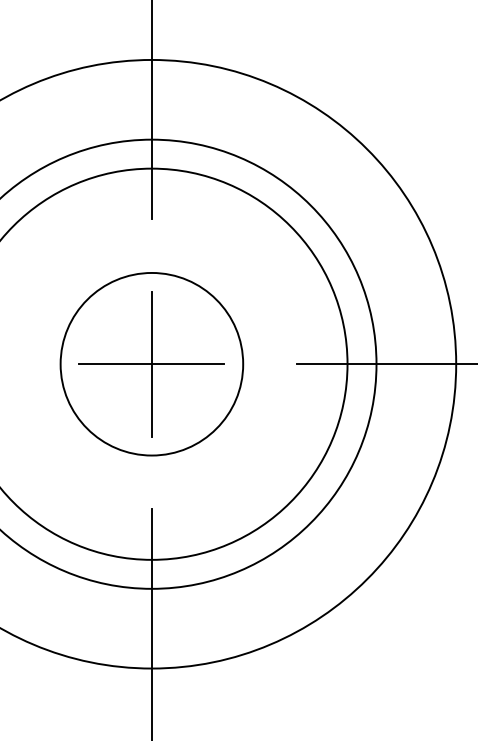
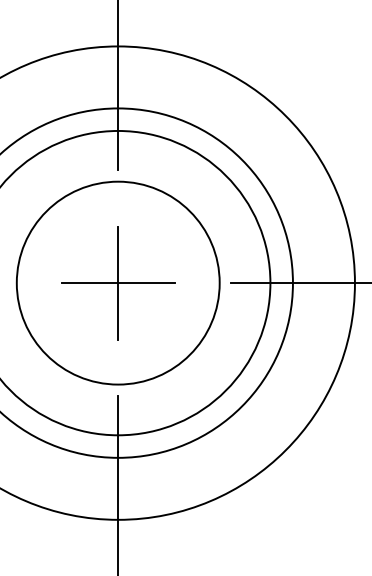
circle: (151, 363) -> (117, 282), size x1.43

